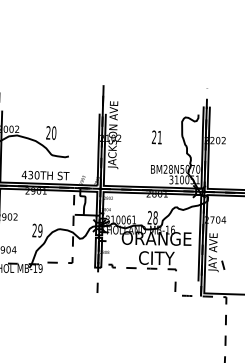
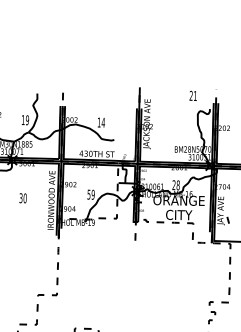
text: (50, 132) -> (100, 122), 20 -> 14
text: (155, 136) -> (192, 95), moved
text: (33, 230) -> (88, 194), 29 -> 59

